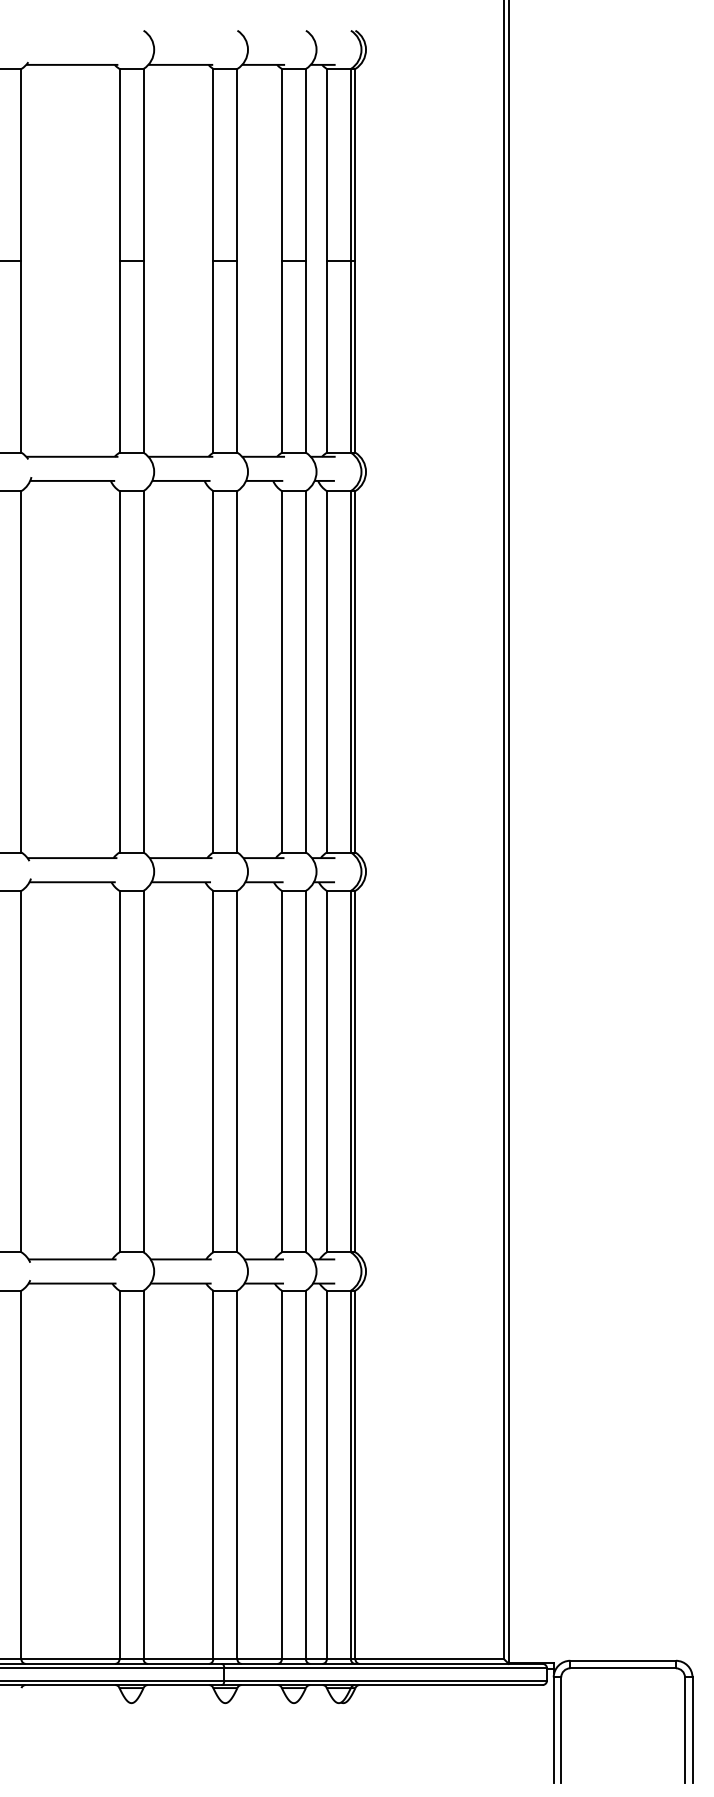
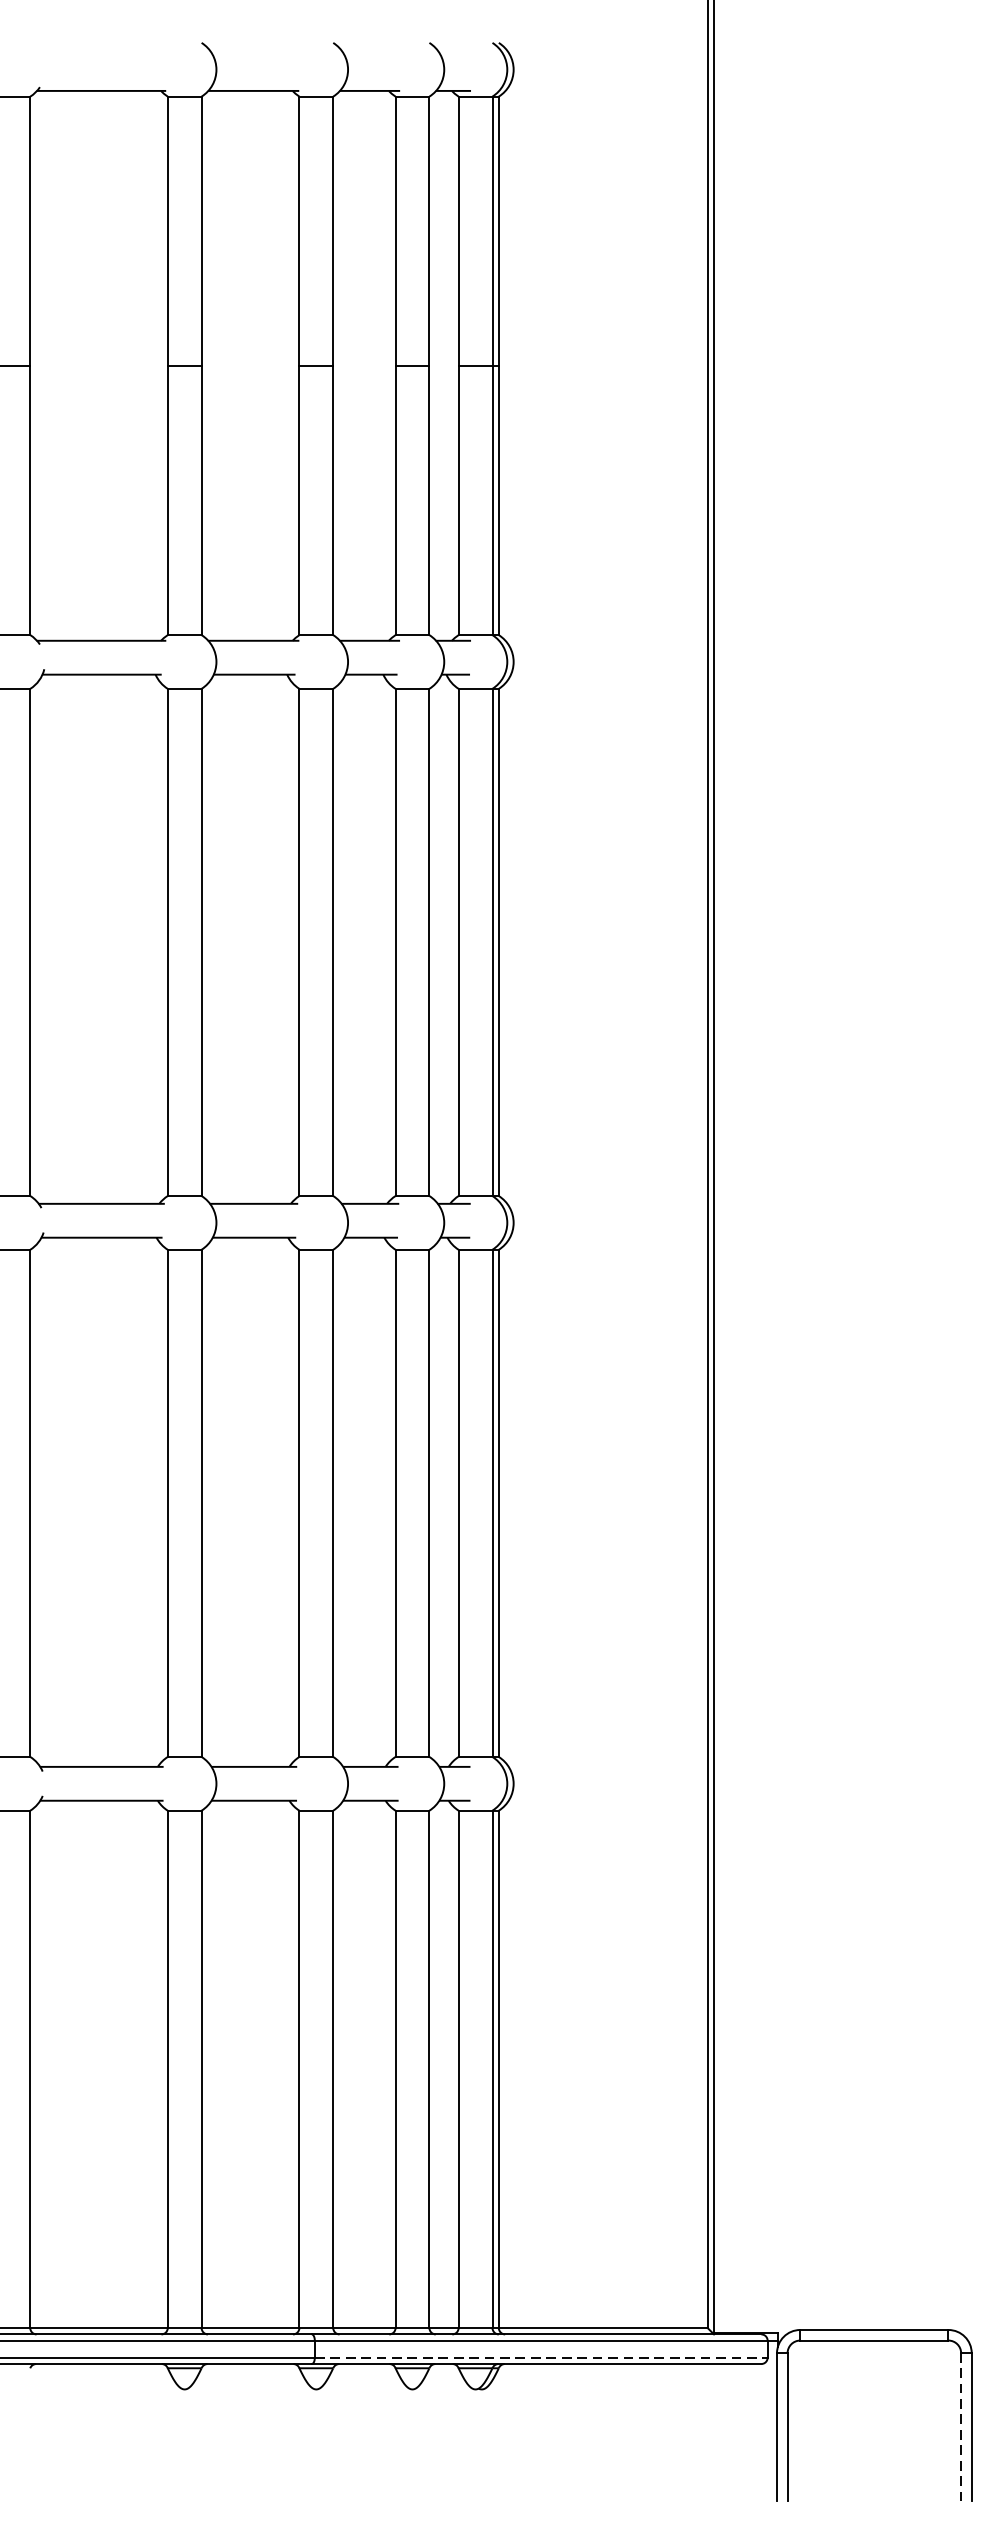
line: (386, 1680) -> (542, 2357), solid -> dashed
line: (684, 1730) -> (960, 2427), solid -> dashed

